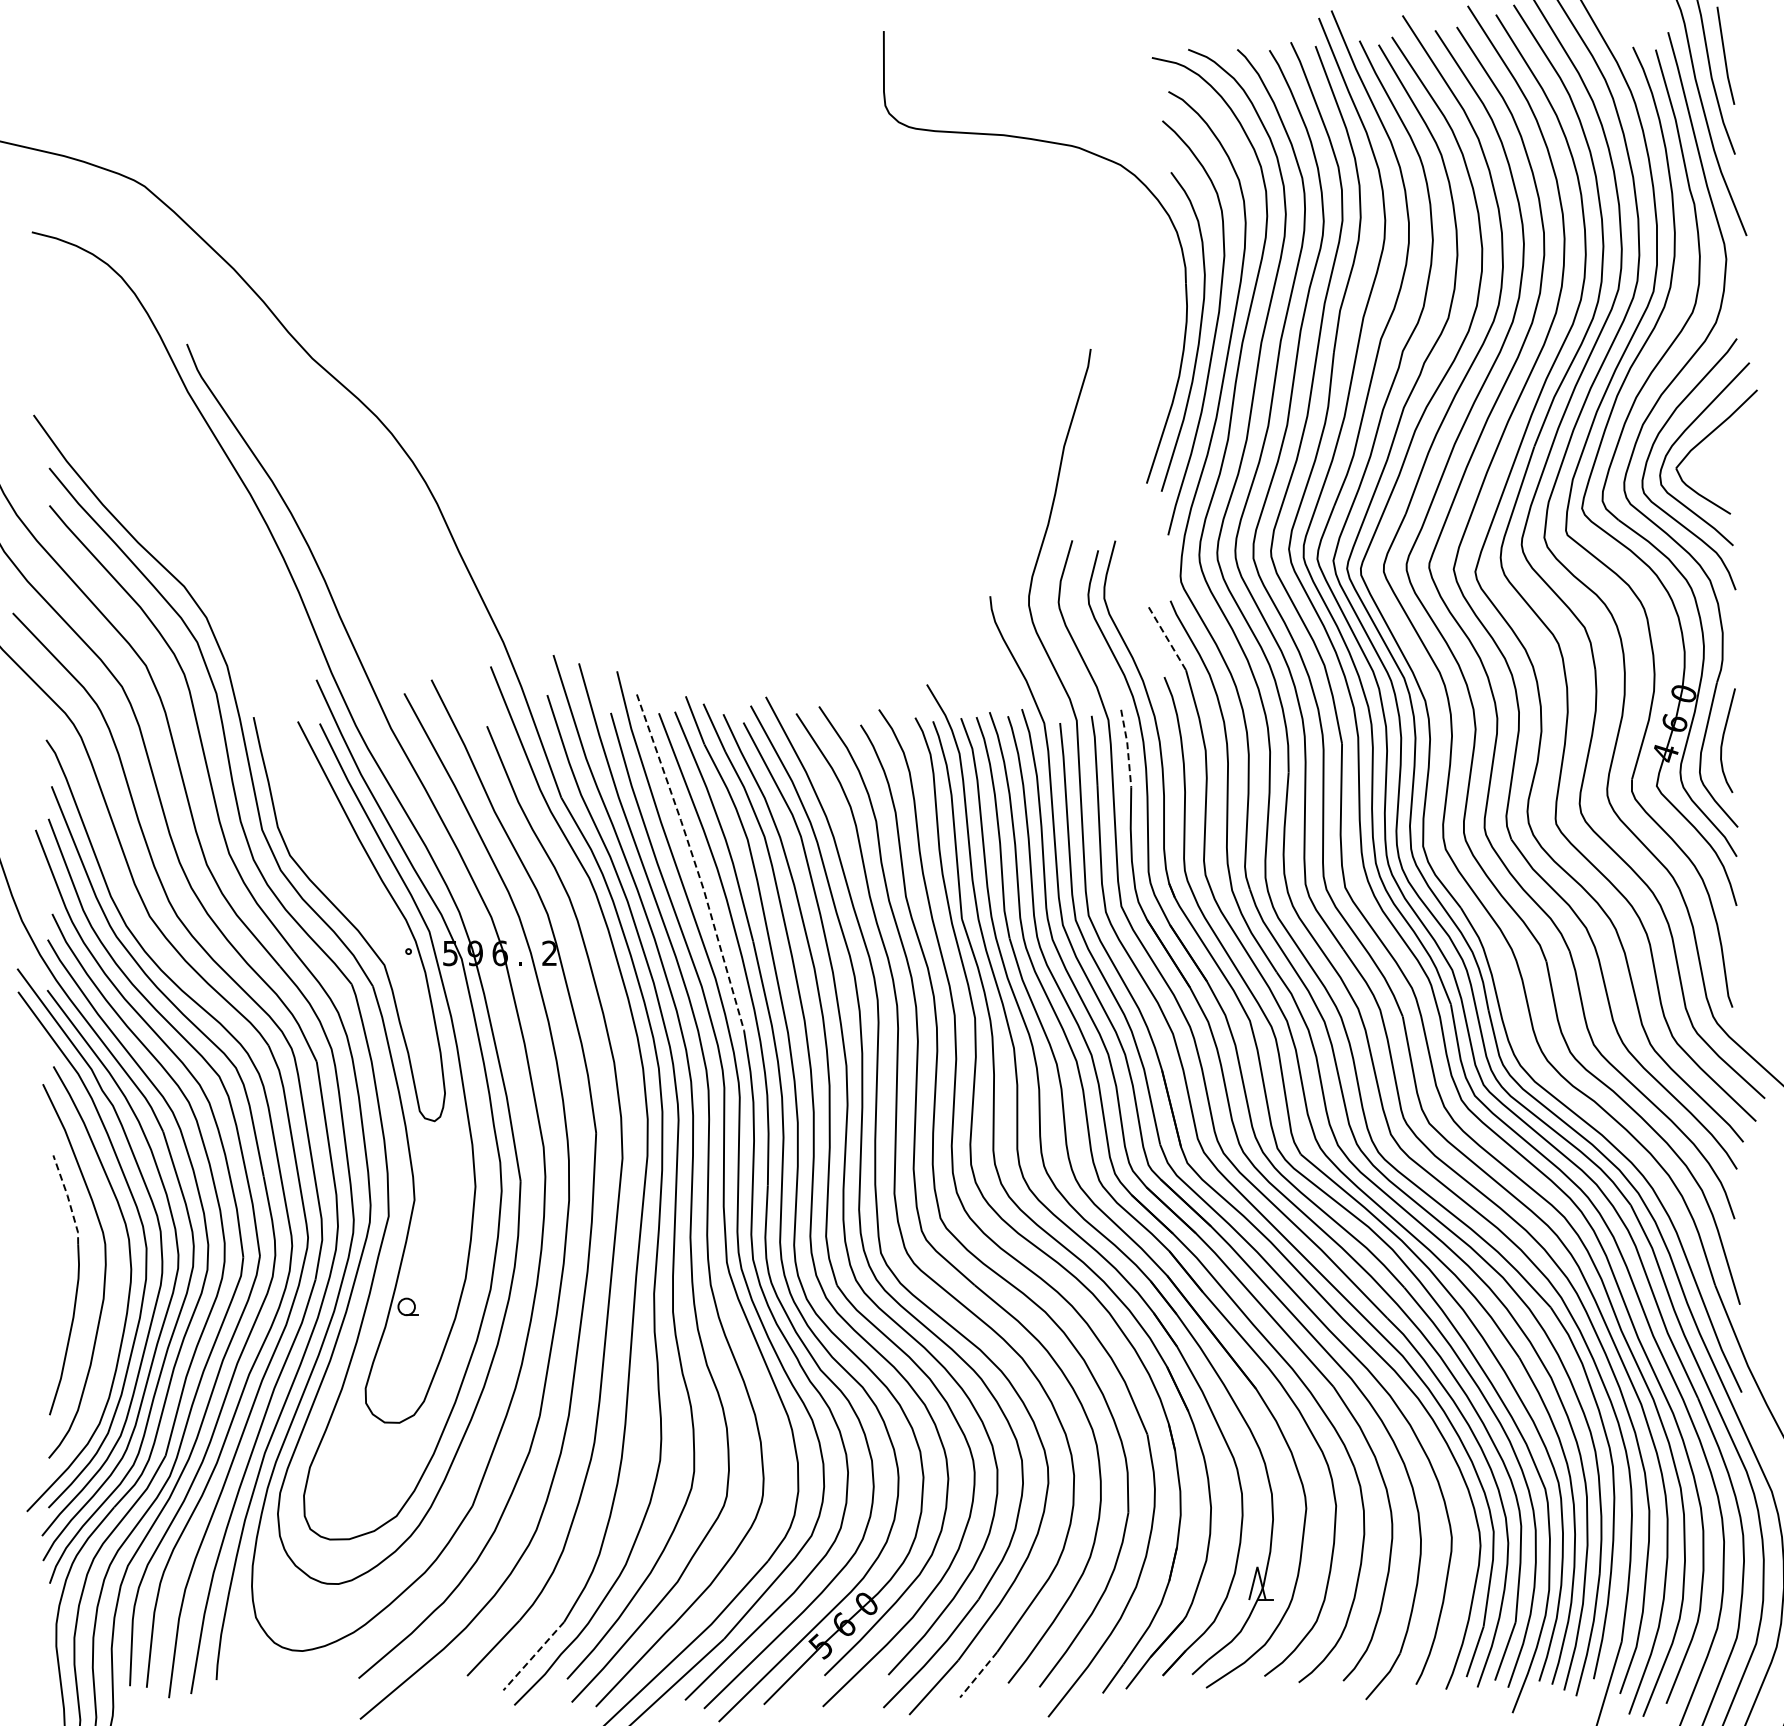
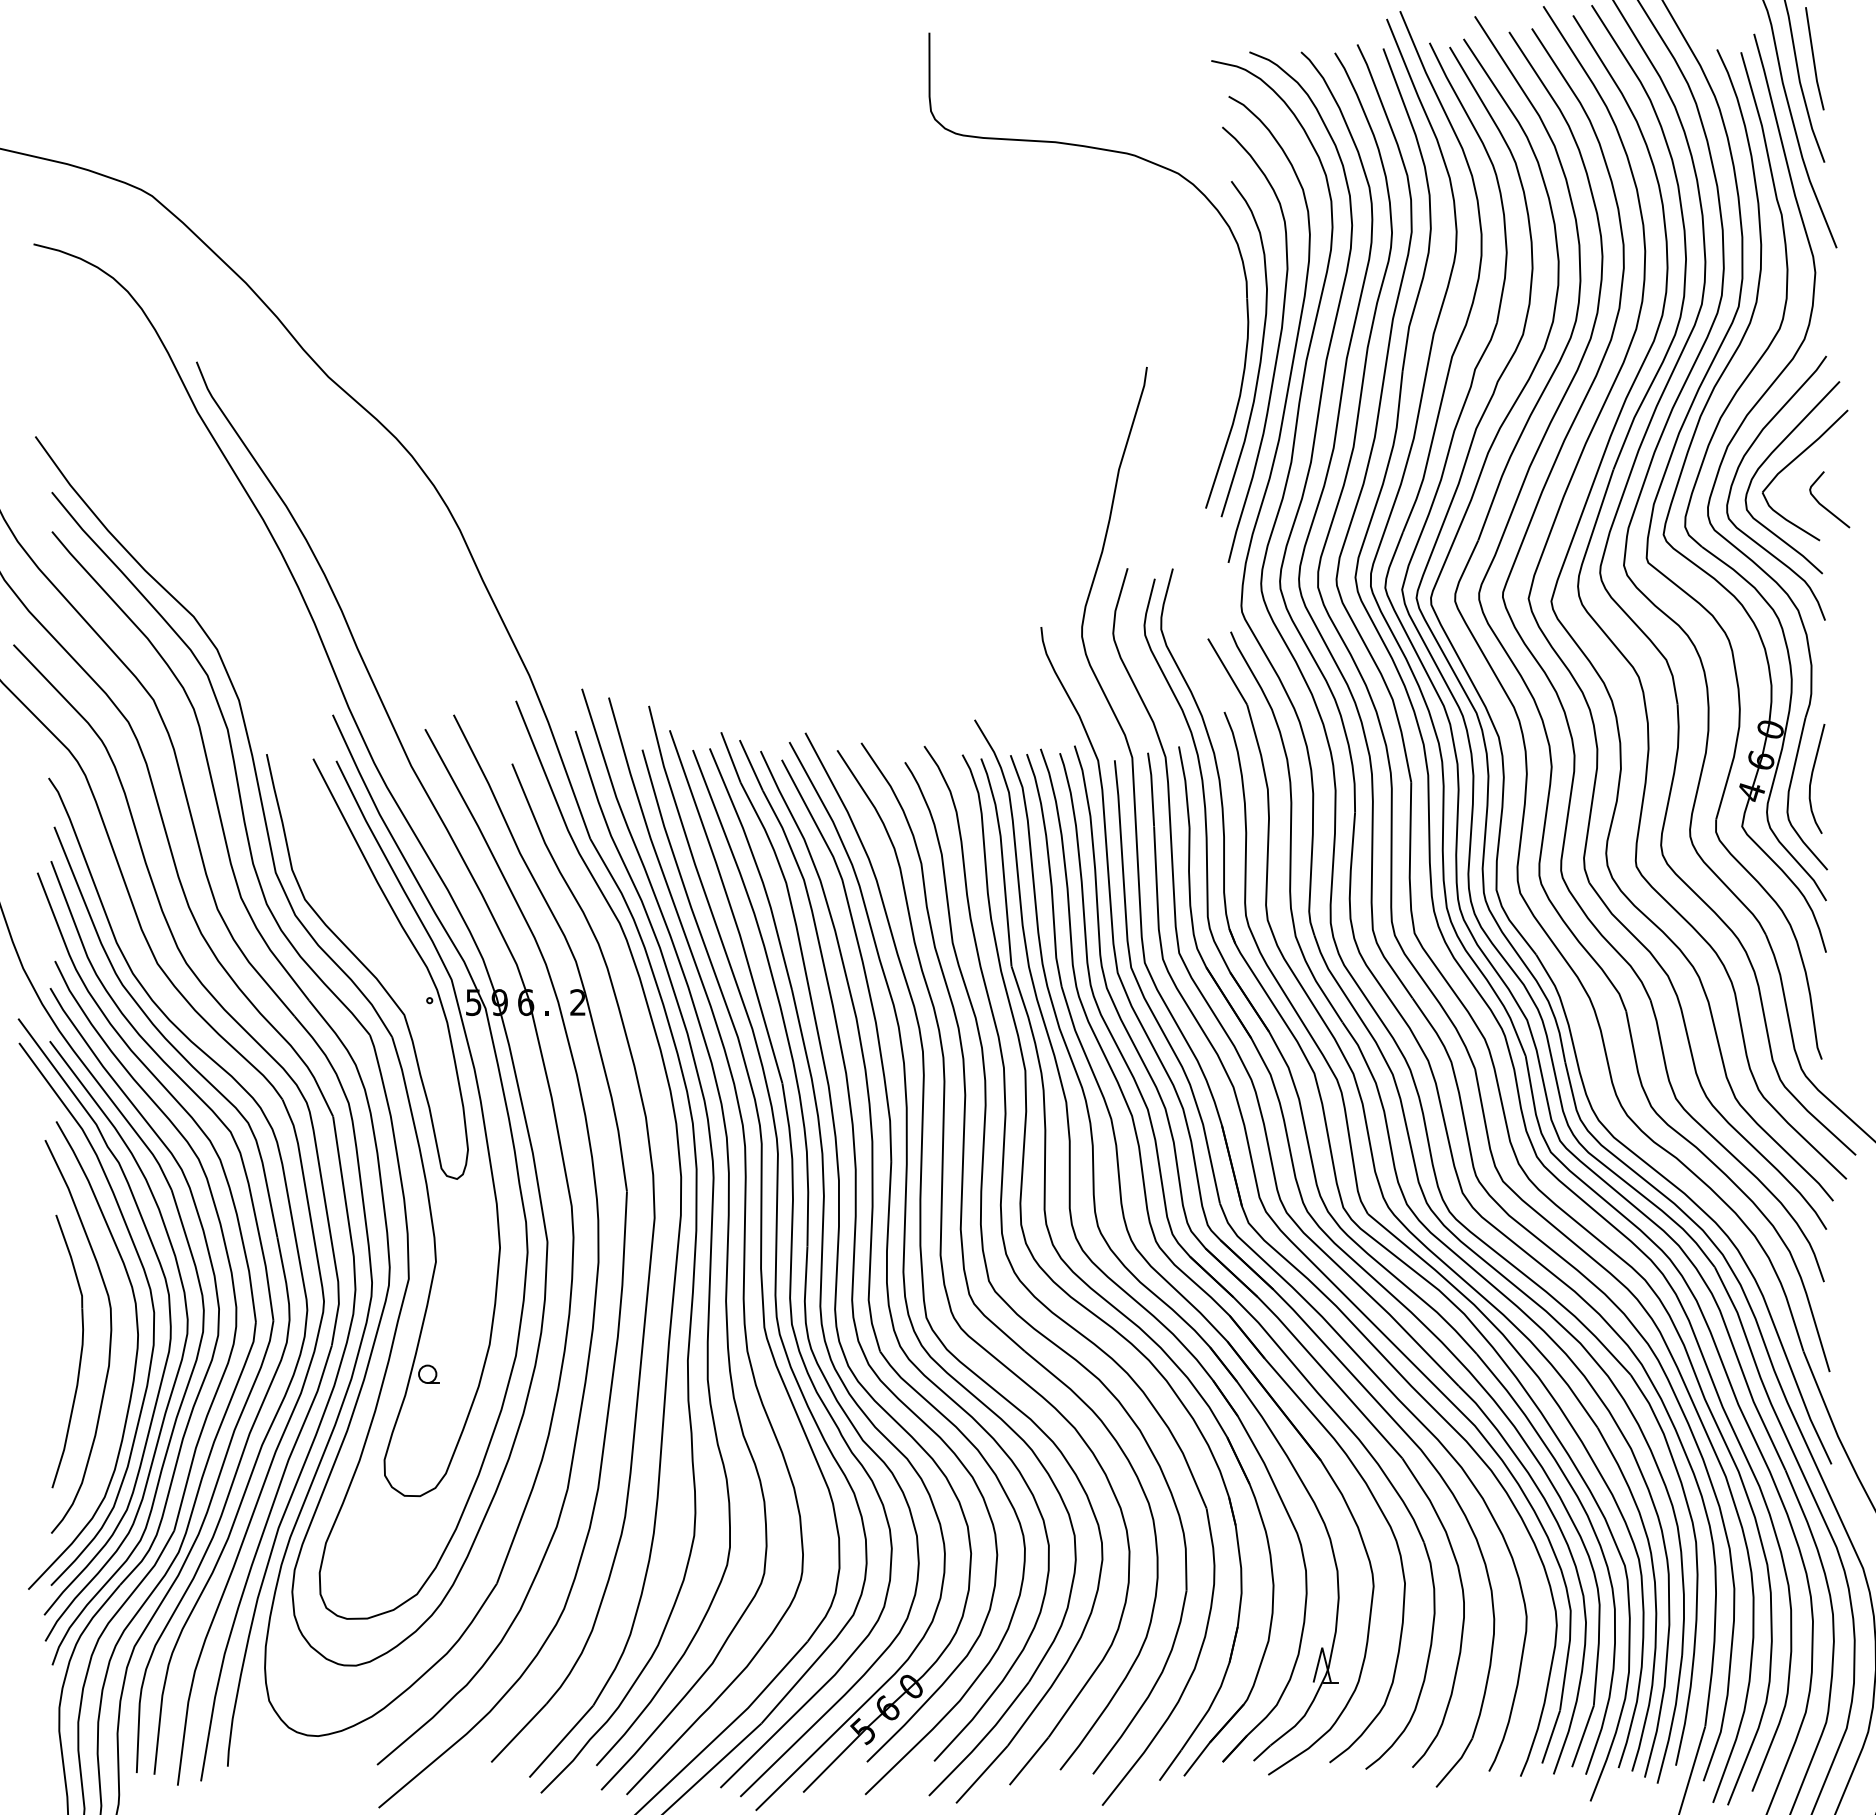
curve: (1735, 481) -> (1824, 506), added
line: (1167, 638) -> (1227, 671), dashed -> solid
line: (1127, 748) -> (1185, 787), dashed -> solid
line: (694, 861) -> (730, 905), dashed -> solid
line: (68, 1199) -> (72, 1261), dashed -> solid
line: (533, 1656) -> (561, 1741), dashed -> solid
line: (978, 1675) -> (1028, 1761), dashed -> solid

